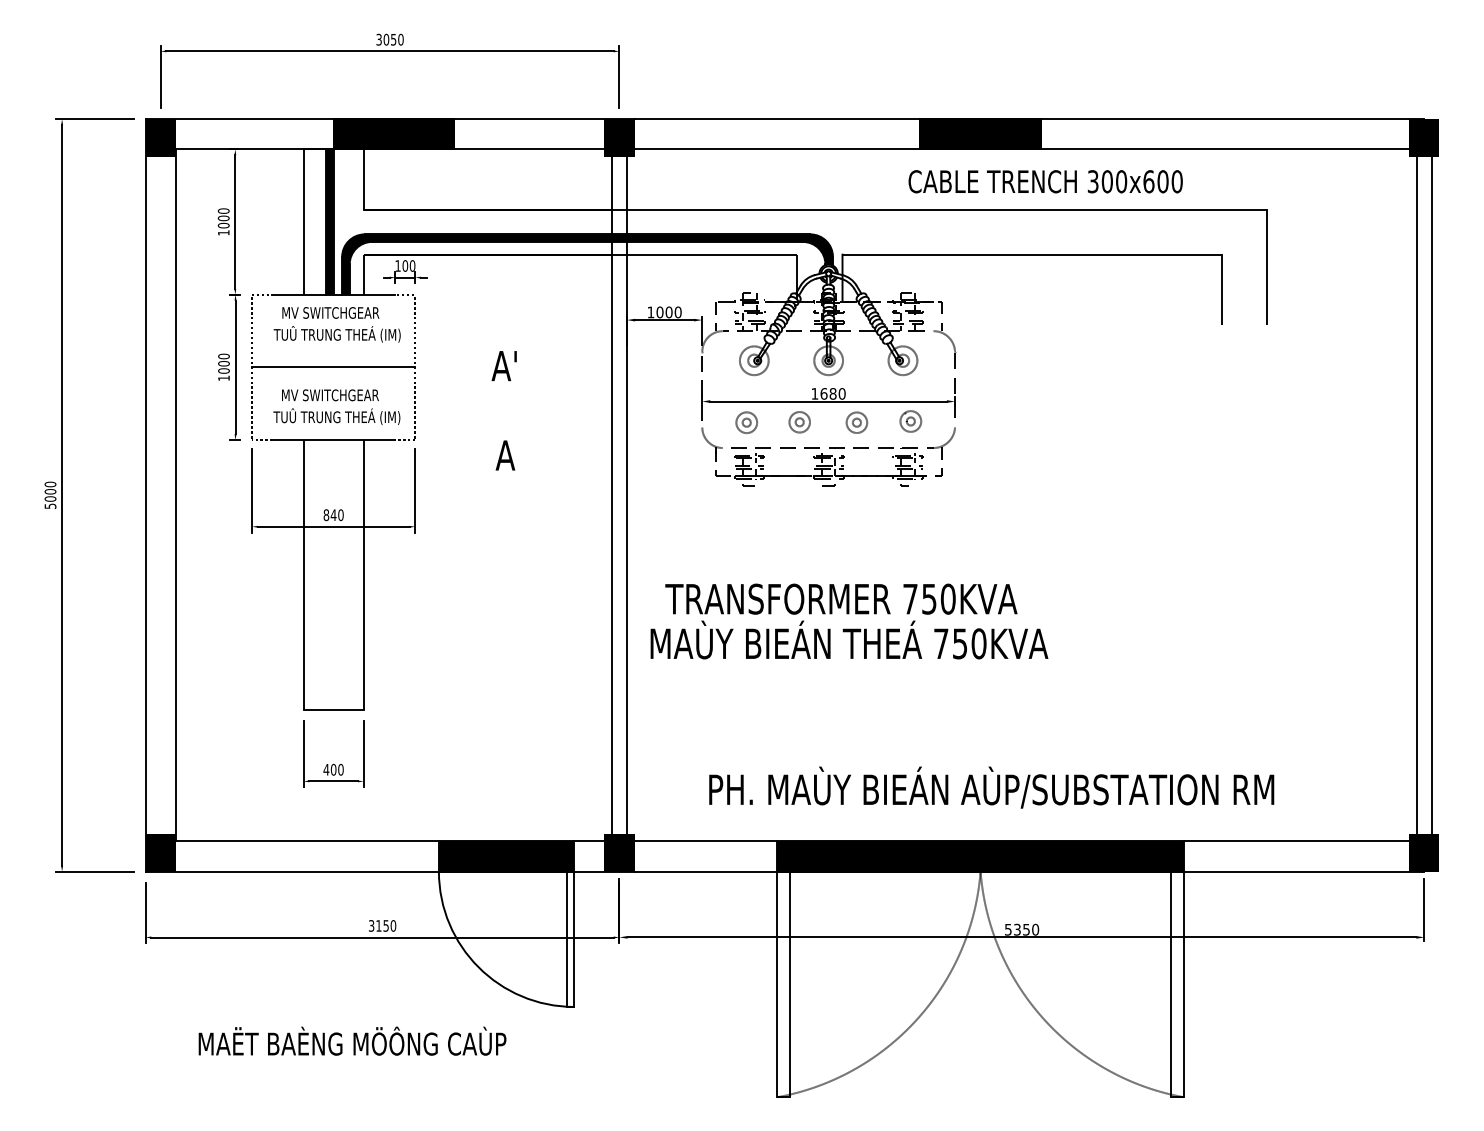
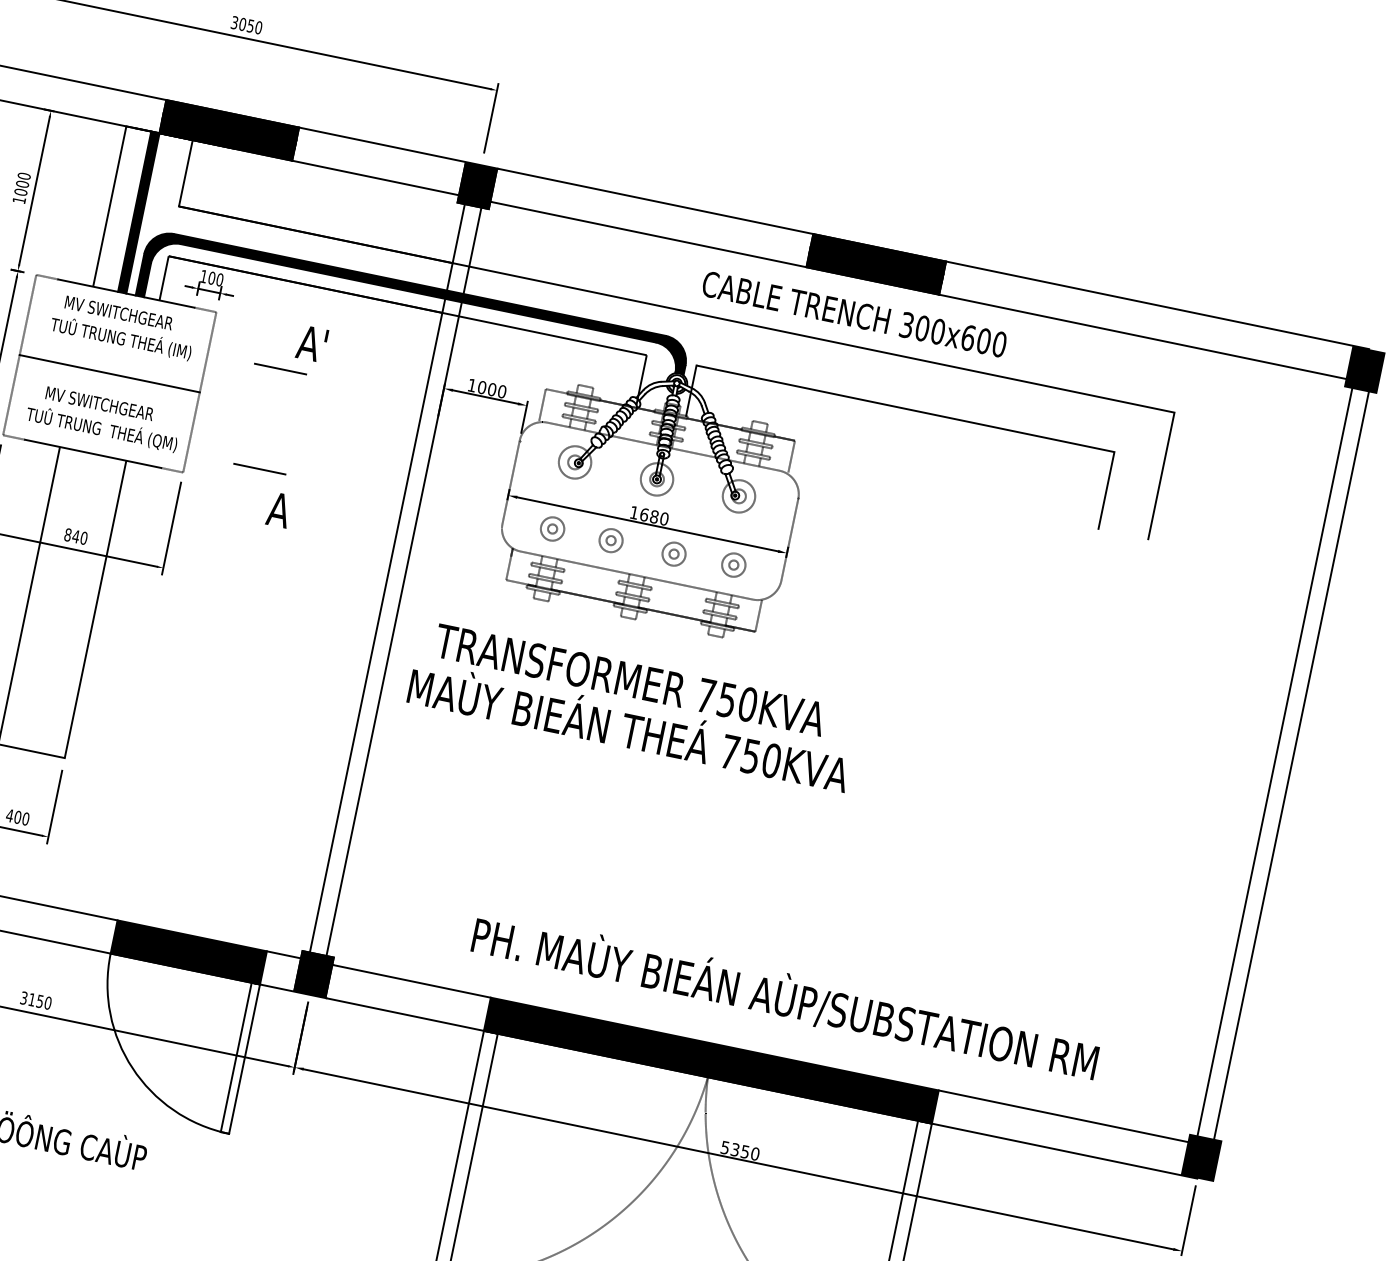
text: (1045, 181) -> (854, 314), moved
line: (481, 332) -> (280, 368), added
text: (503, 366) -> (311, 344), moved
text: (336, 416) -> (101, 428), TUÛ TRUNG THEÁ (IM) -> TUÛ TRUNG  THEÁ (QM)
line: (481, 423) -> (259, 469), added
text: (849, 621) -> (633, 706), moved
text: (991, 787) -> (785, 996), moved

